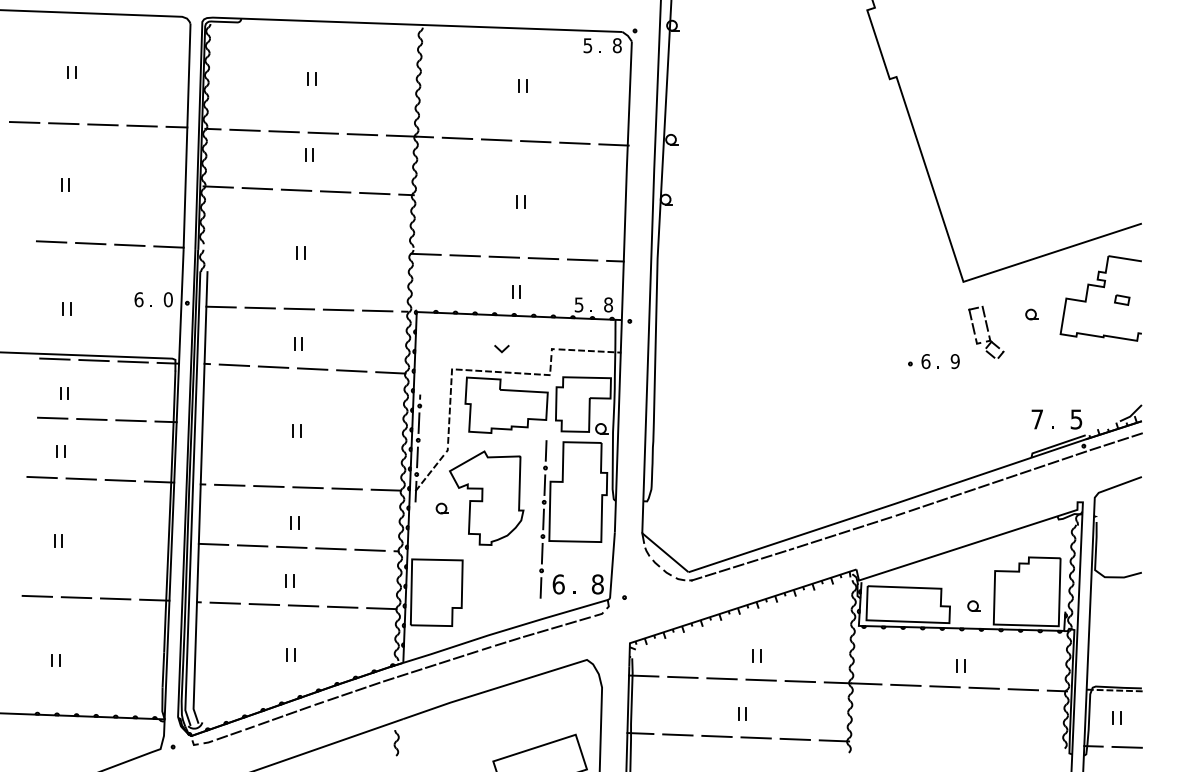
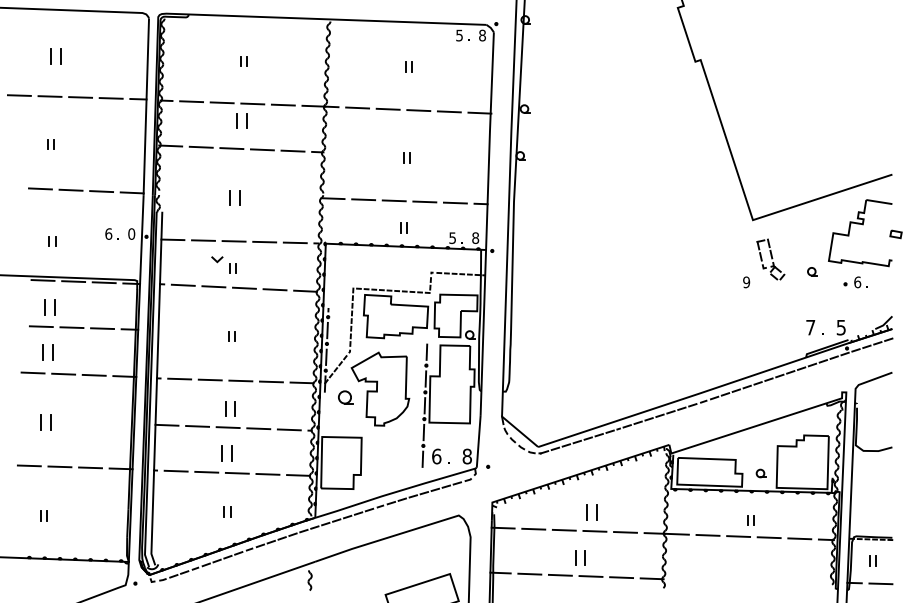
part: (70, 72) -> (55, 56), size x1.6
part: (308, 155) -> (241, 121), size x1.6
part: (299, 252) -> (234, 197), size x1.6
part: (1121, 300) -> (895, 234), moved
part: (1031, 314) -> (812, 271), moved
line: (500, 348) -> (216, 259), moved
part: (923, 361) -> (855, 282), moved
part: (64, 393) -> (50, 307), size x1.6
part: (60, 451) -> (47, 352), size x1.6
part: (441, 507) -> (345, 396), size x1.6
part: (294, 522) -> (230, 408), size x1.6
part: (58, 540) -> (45, 422), size x1.6
part: (289, 580) -> (226, 453), size x1.6
part: (755, 656) -> (590, 512), size x1.6
part: (741, 713) -> (579, 557), size x1.6

